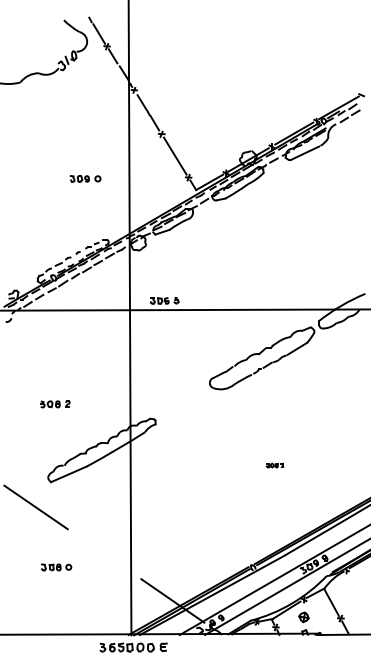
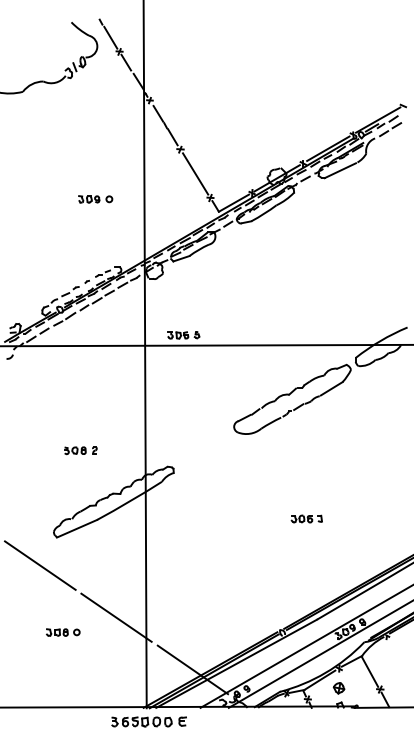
part: (55, 404) -> (81, 450), moved
part: (274, 465) -> (306, 518), size x1.67
line: (103, 553) -> (115, 617), added

